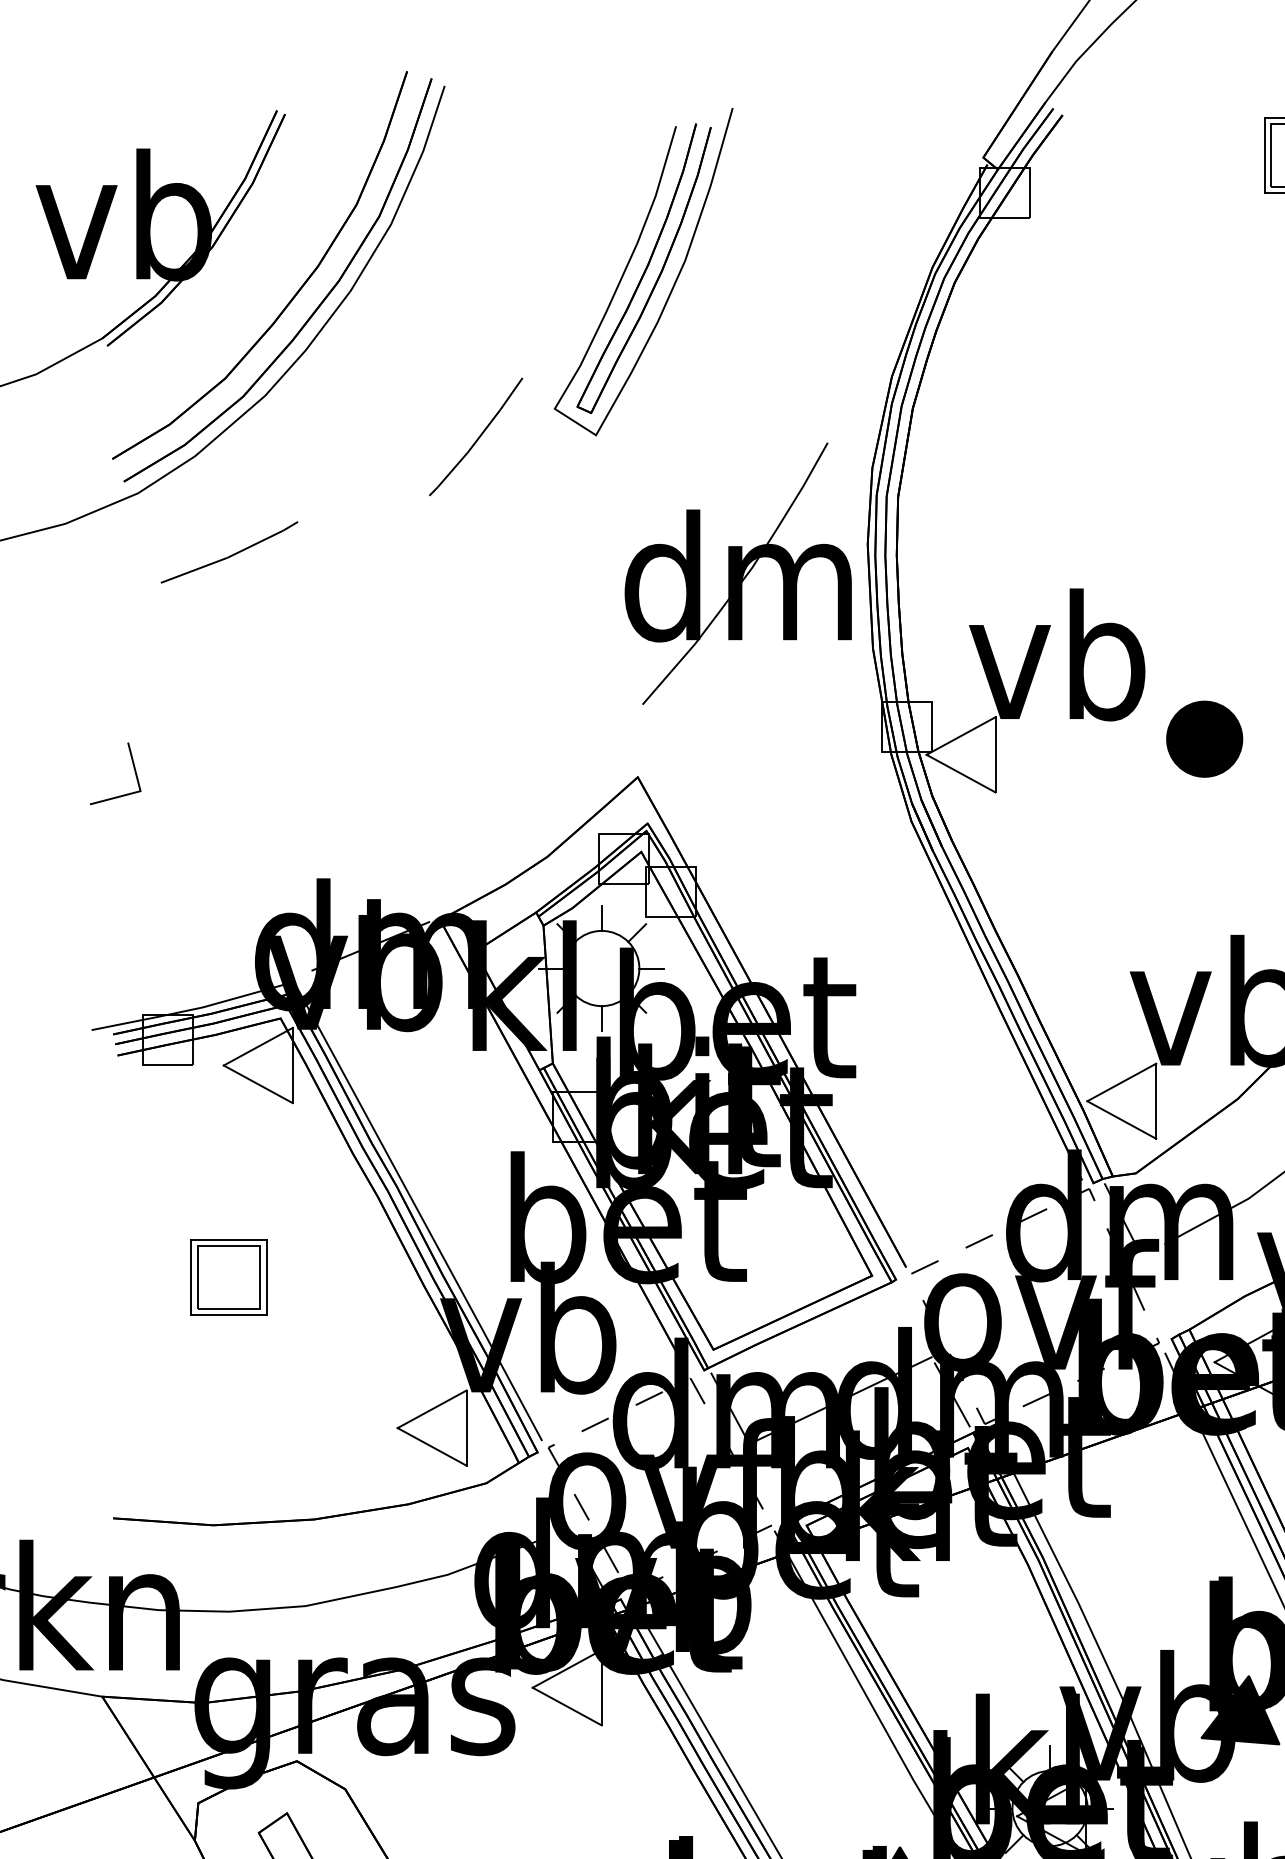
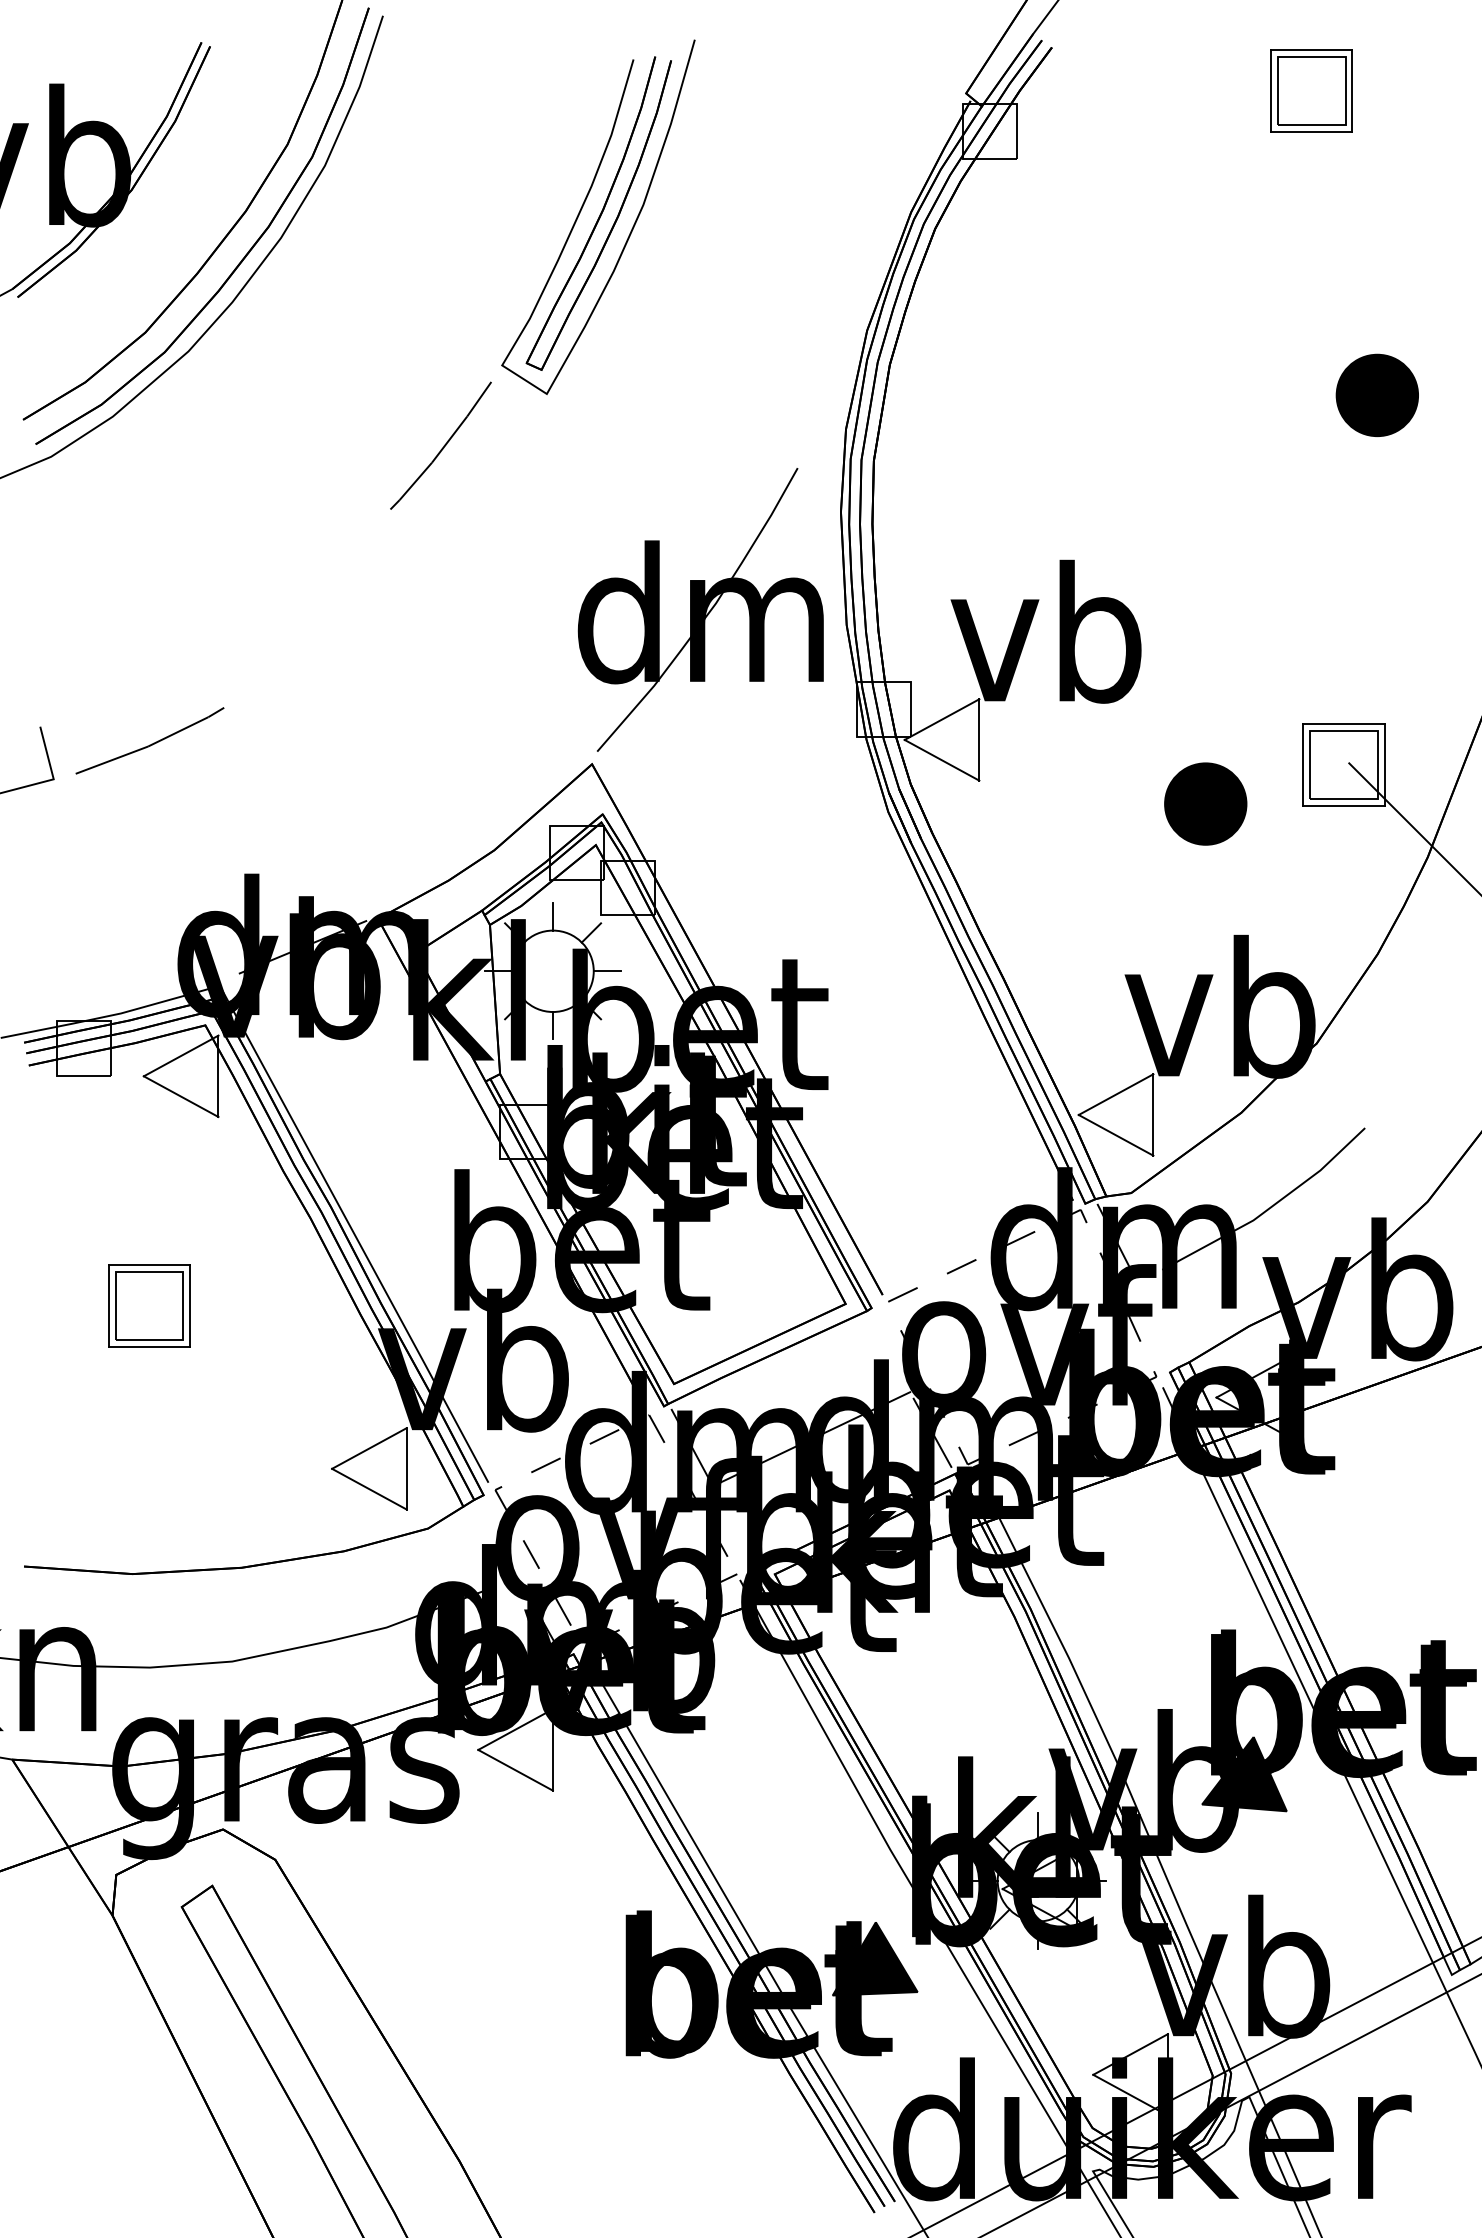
curve: (477, 438) -> (442, 447), moved
curve: (230, 554) -> (151, 743), moved
part: (737, 573) -> (700, 609), moved
part: (1204, 738) -> (1205, 803), moved

